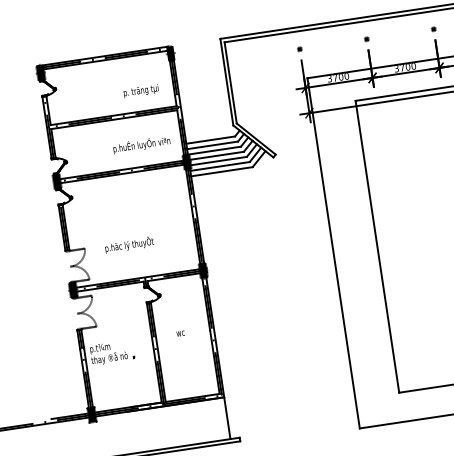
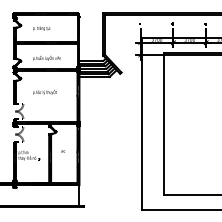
text: (140, 91) -> (41, 28), moved
text: (140, 145) -> (46, 58), moved
text: (128, 243) -> (44, 91), moved

